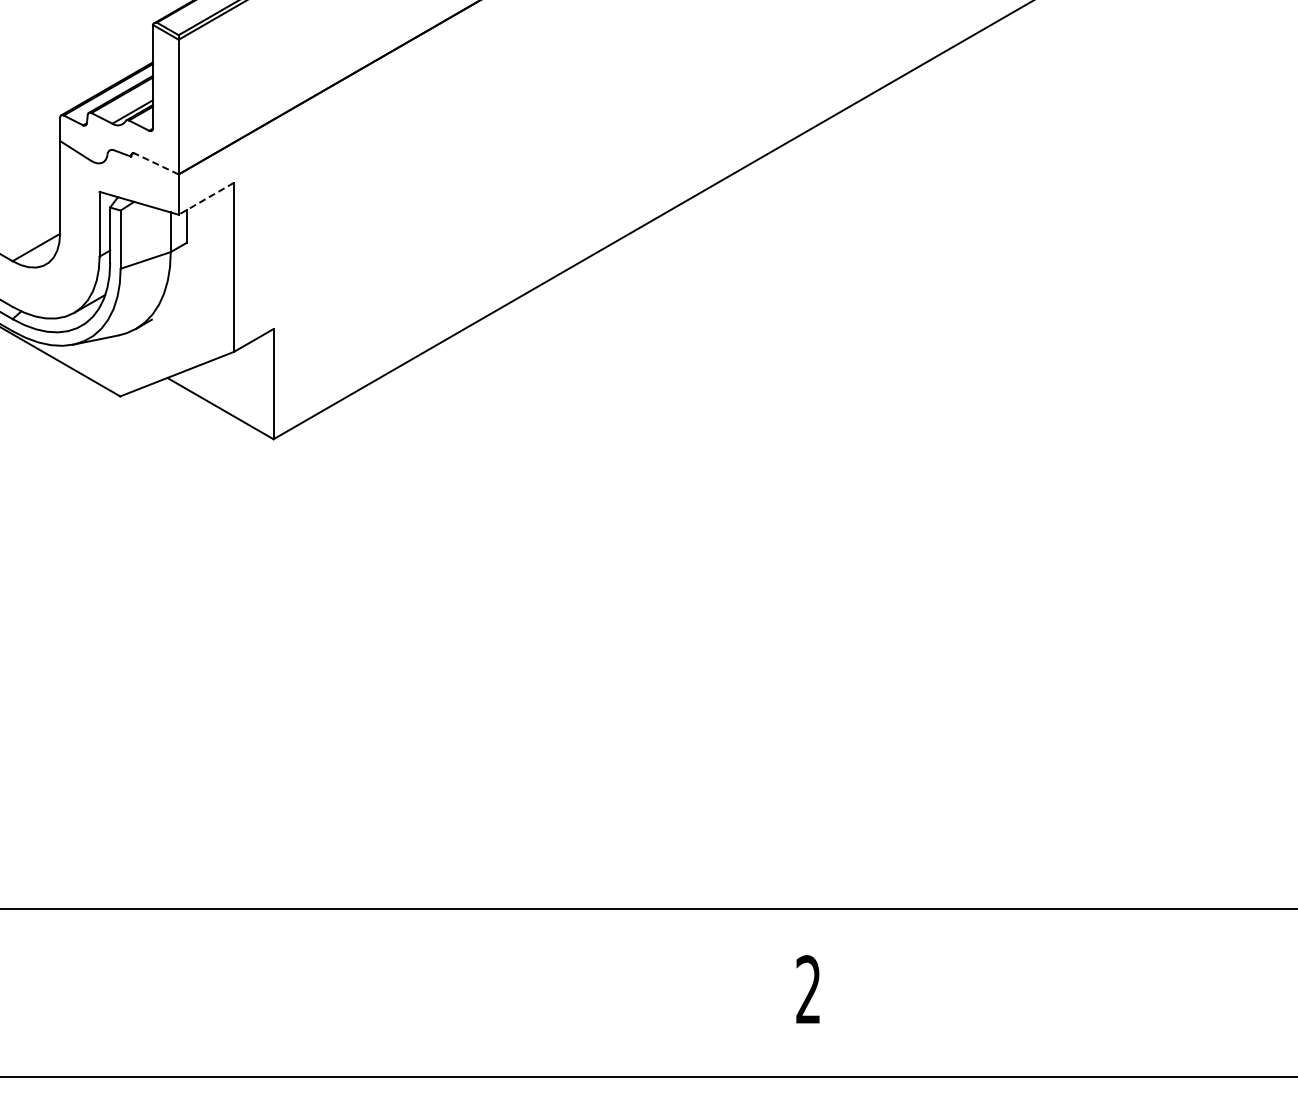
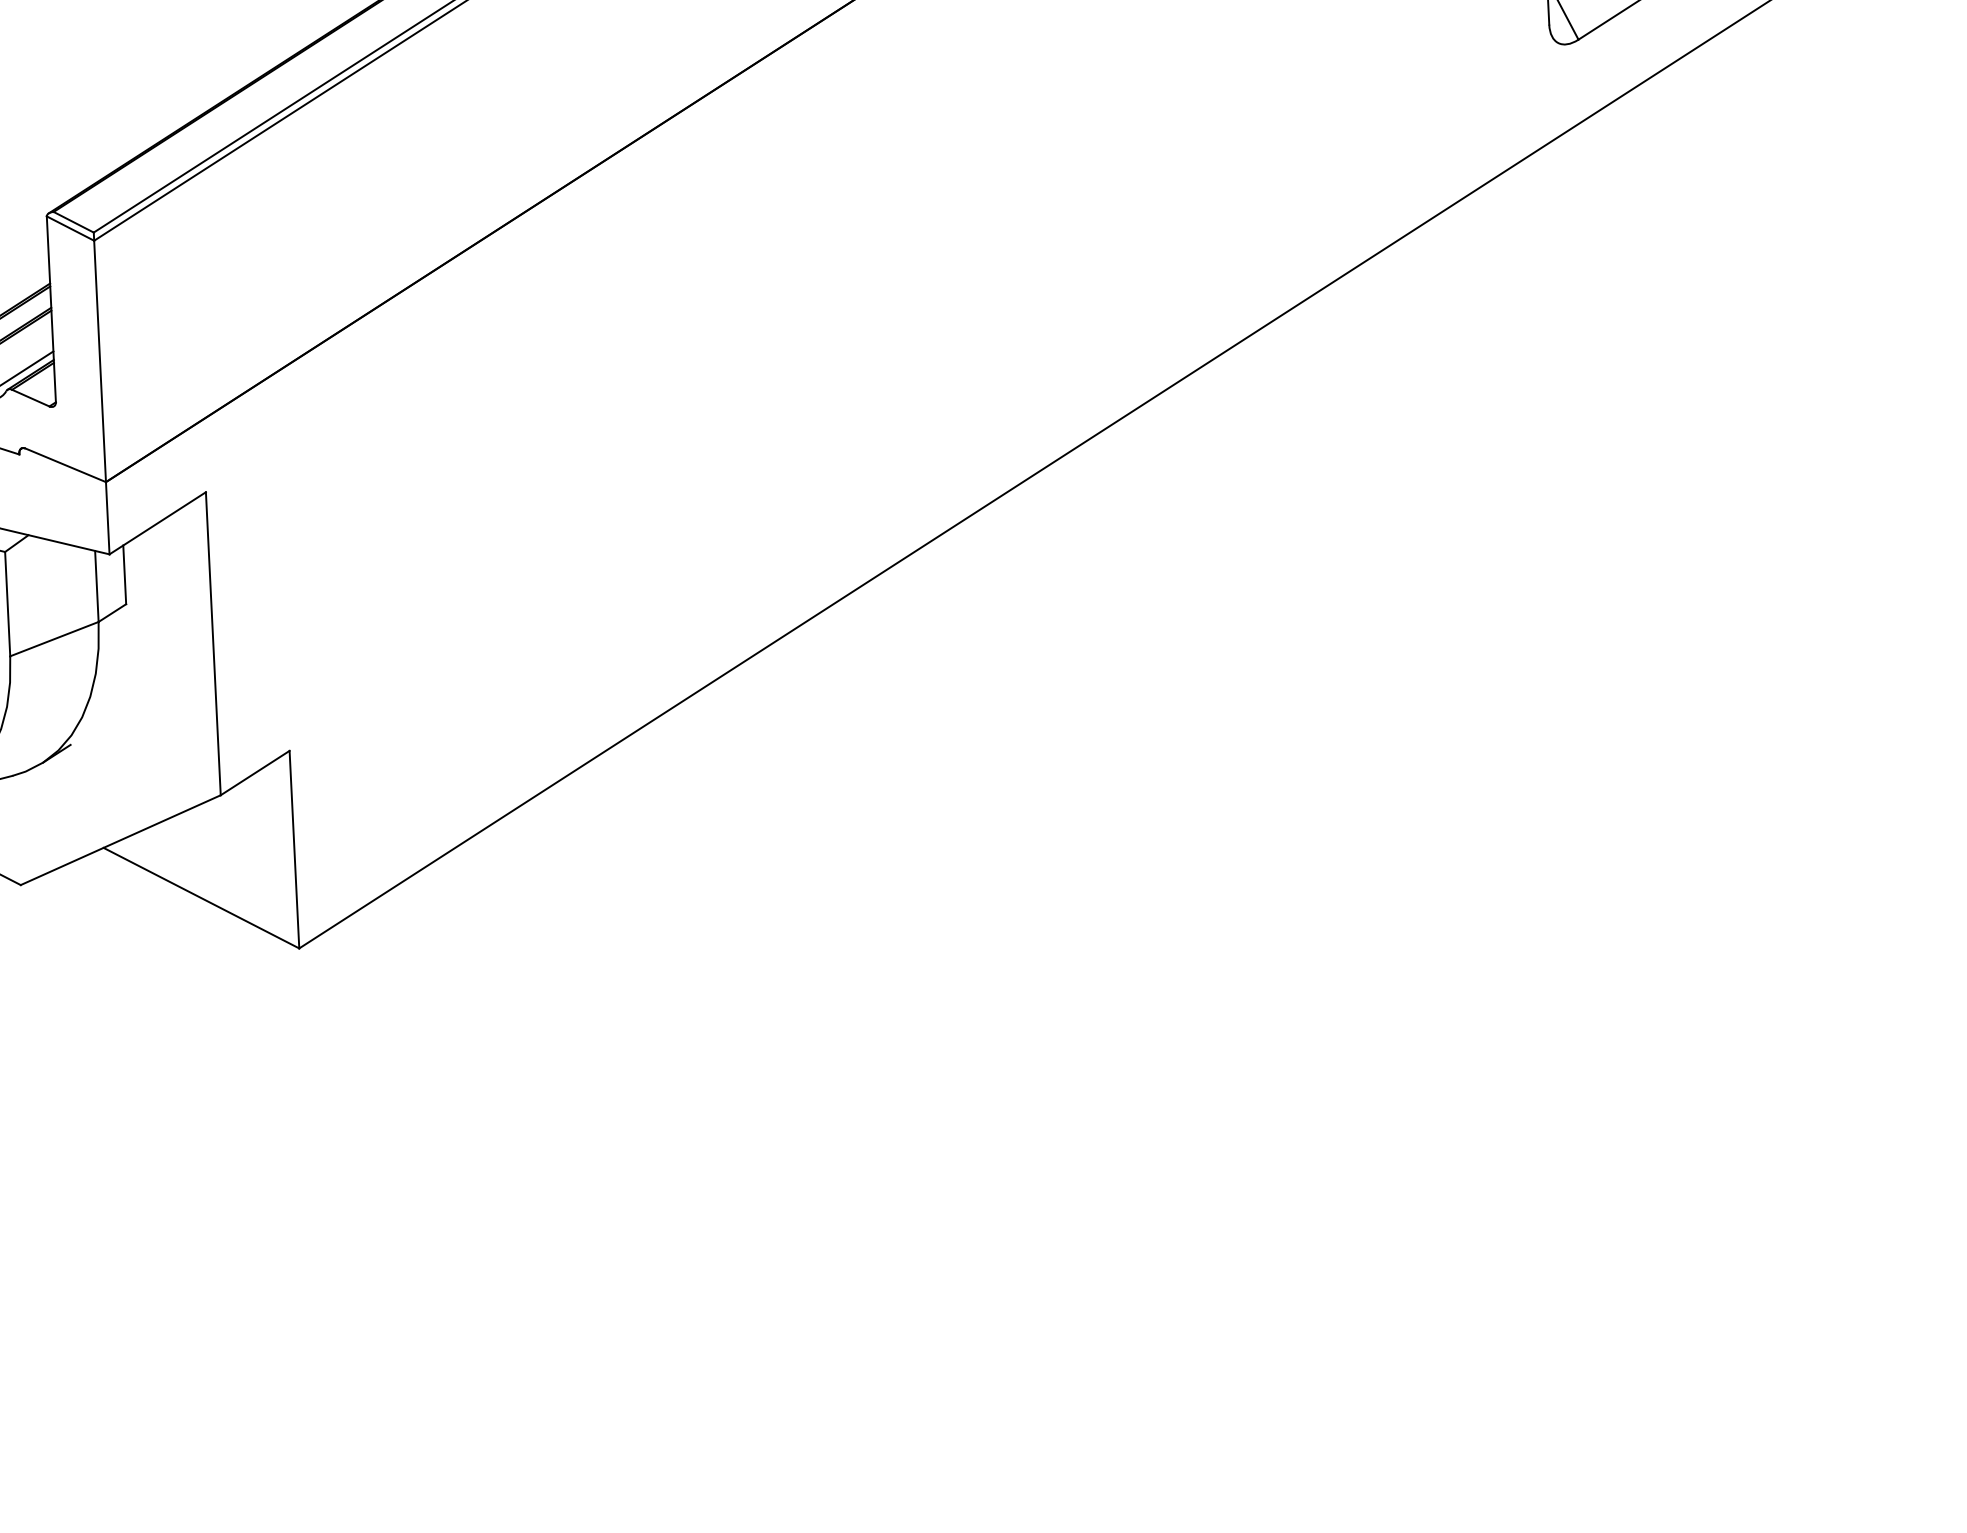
line: (156, 163) -> (65, 464), dashed -> solid
line: (206, 198) -> (157, 522), dashed -> solid

